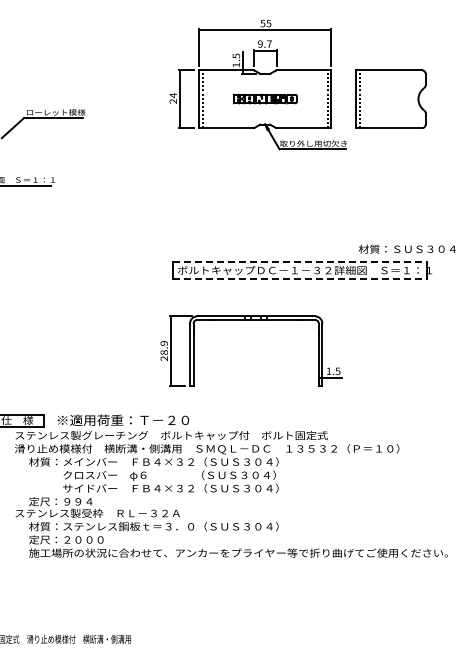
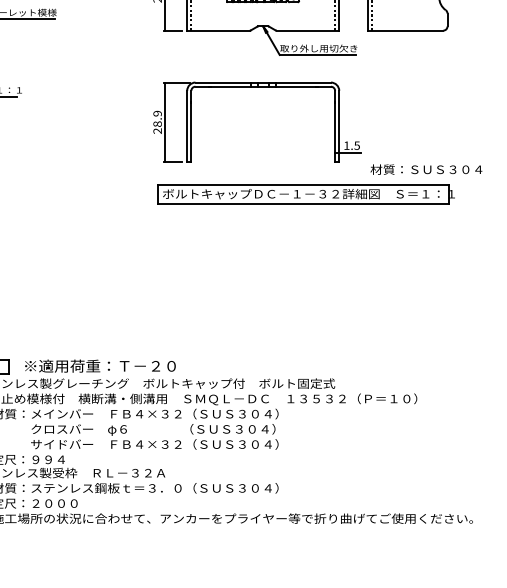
line: (300, 262) -> (303, 184), dashed -> solid
line: (300, 279) -> (303, 204), dashed -> solid
part: (251, 320) -> (257, 87), moved

